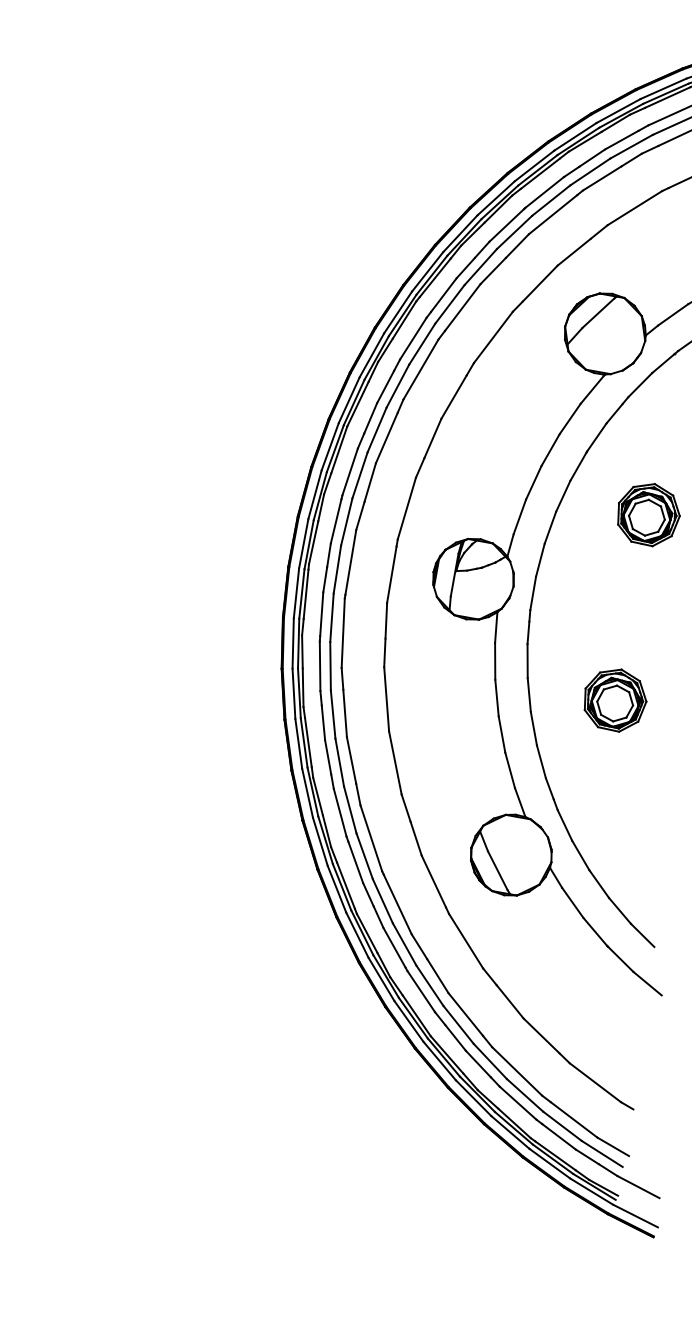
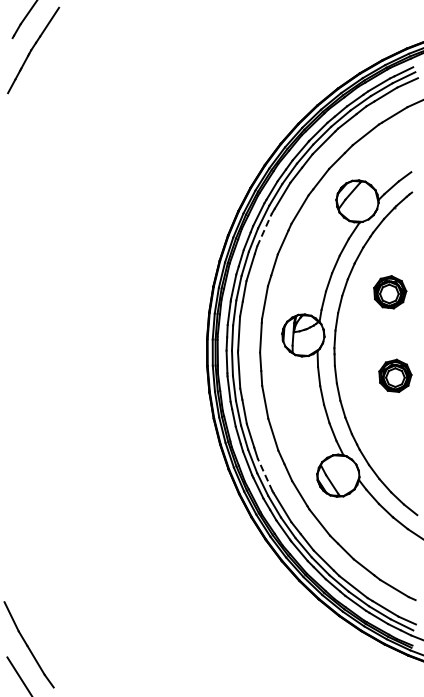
line: (421, 368) -> (264, 229), solid -> dashed
part: (615, 699) -> (395, 375), moved
line: (370, 837) -> (264, 474), solid -> dashed

